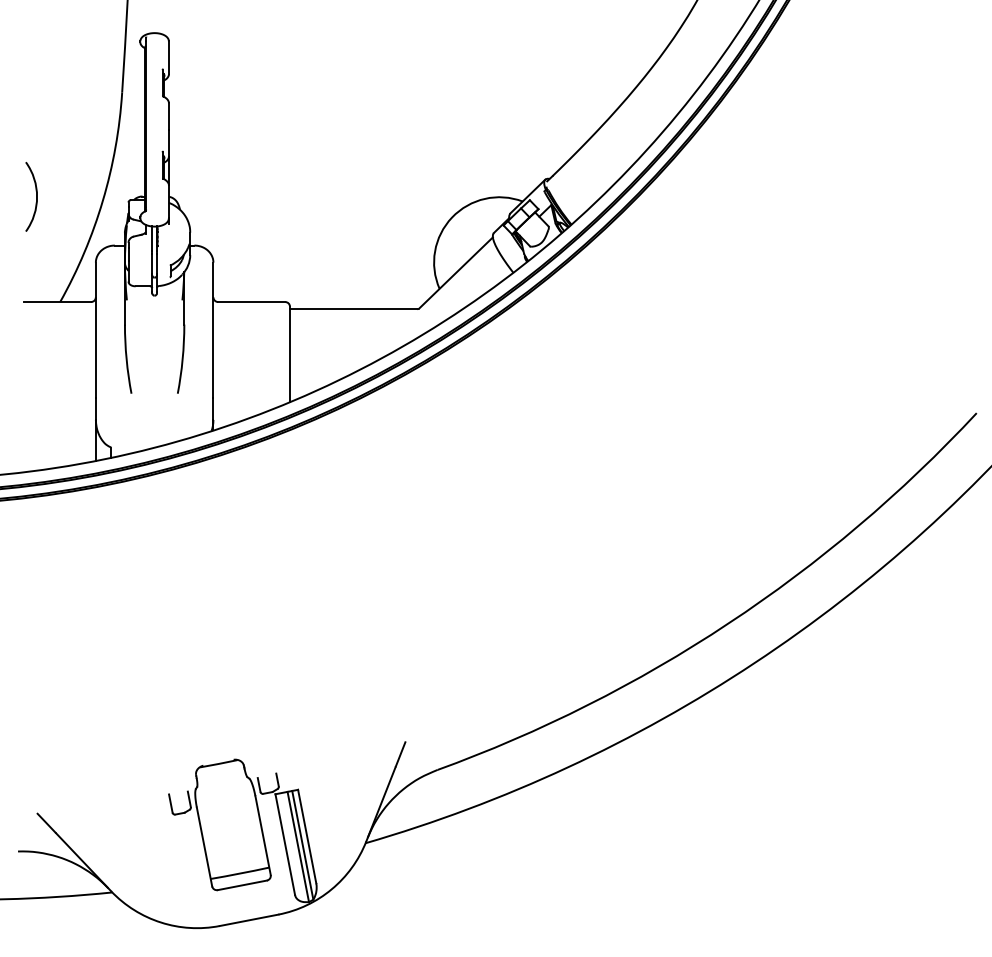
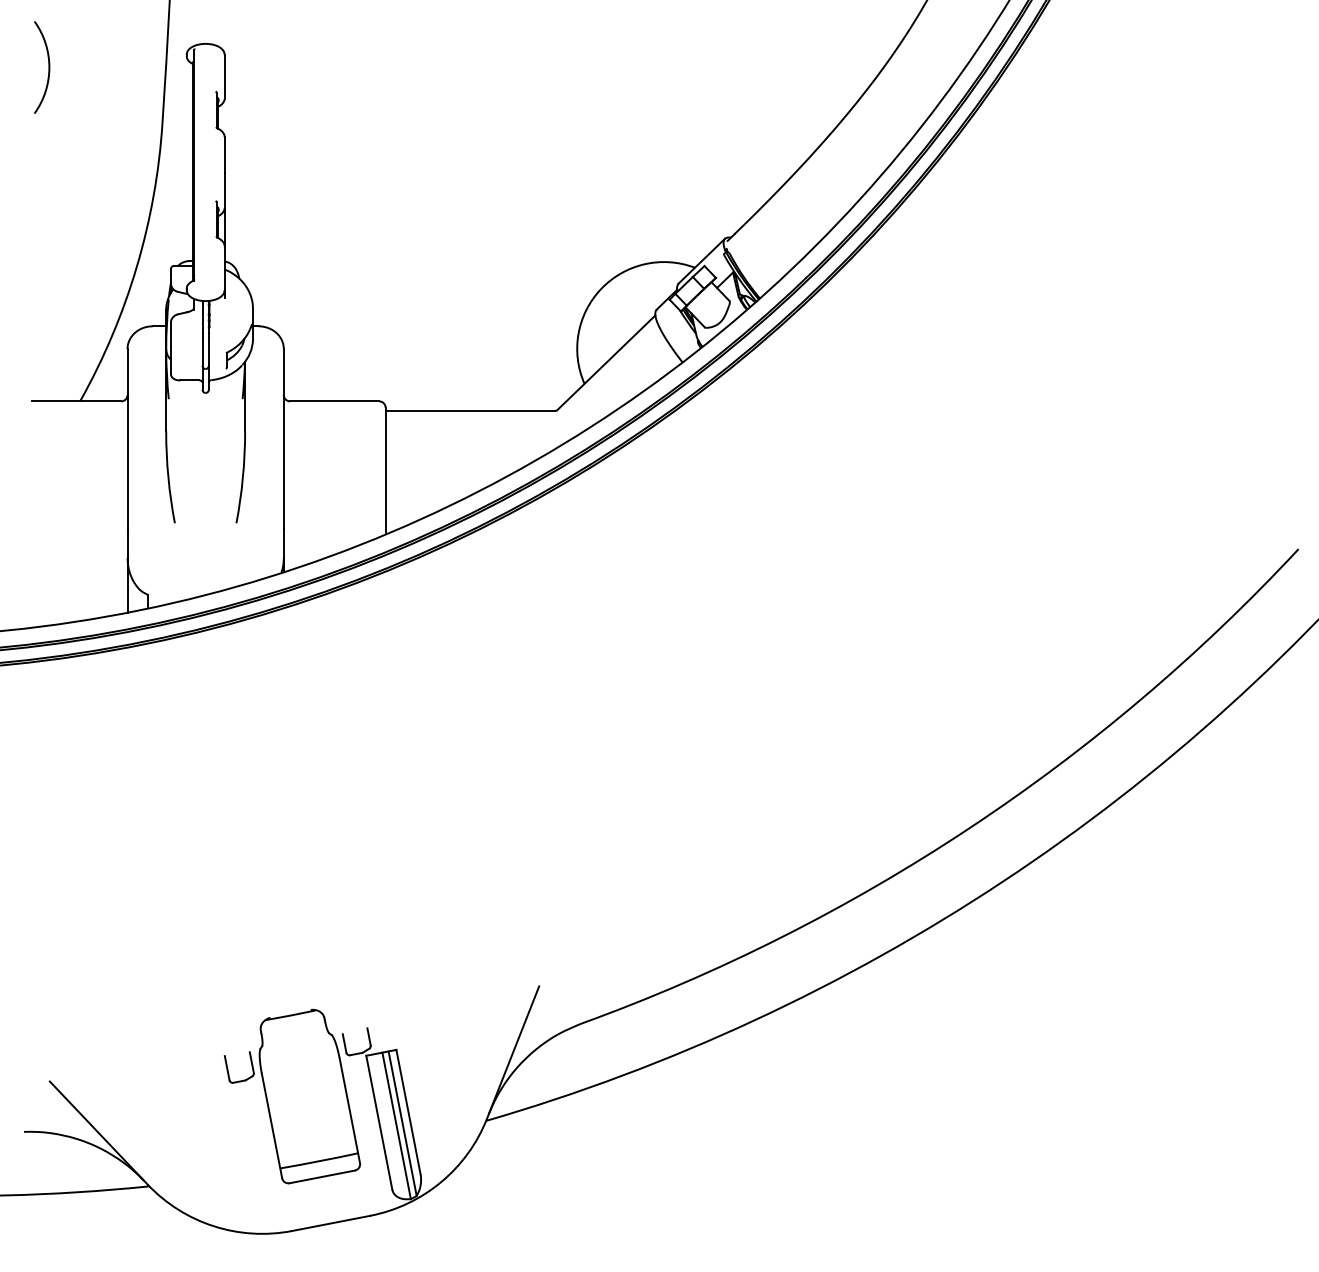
arc: (36, 196) -> (48, 66), moved

